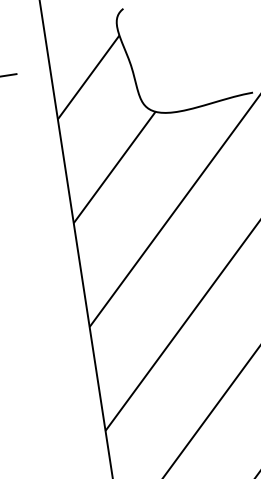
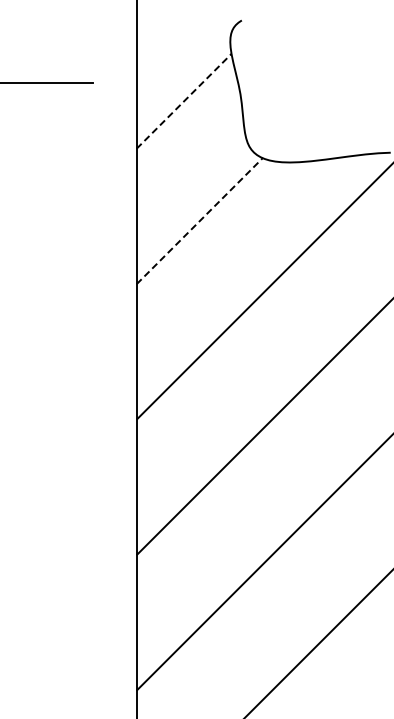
line: (88, 76) -> (184, 100), solid -> dashed
line: (115, 166) -> (200, 220), solid -> dashed

